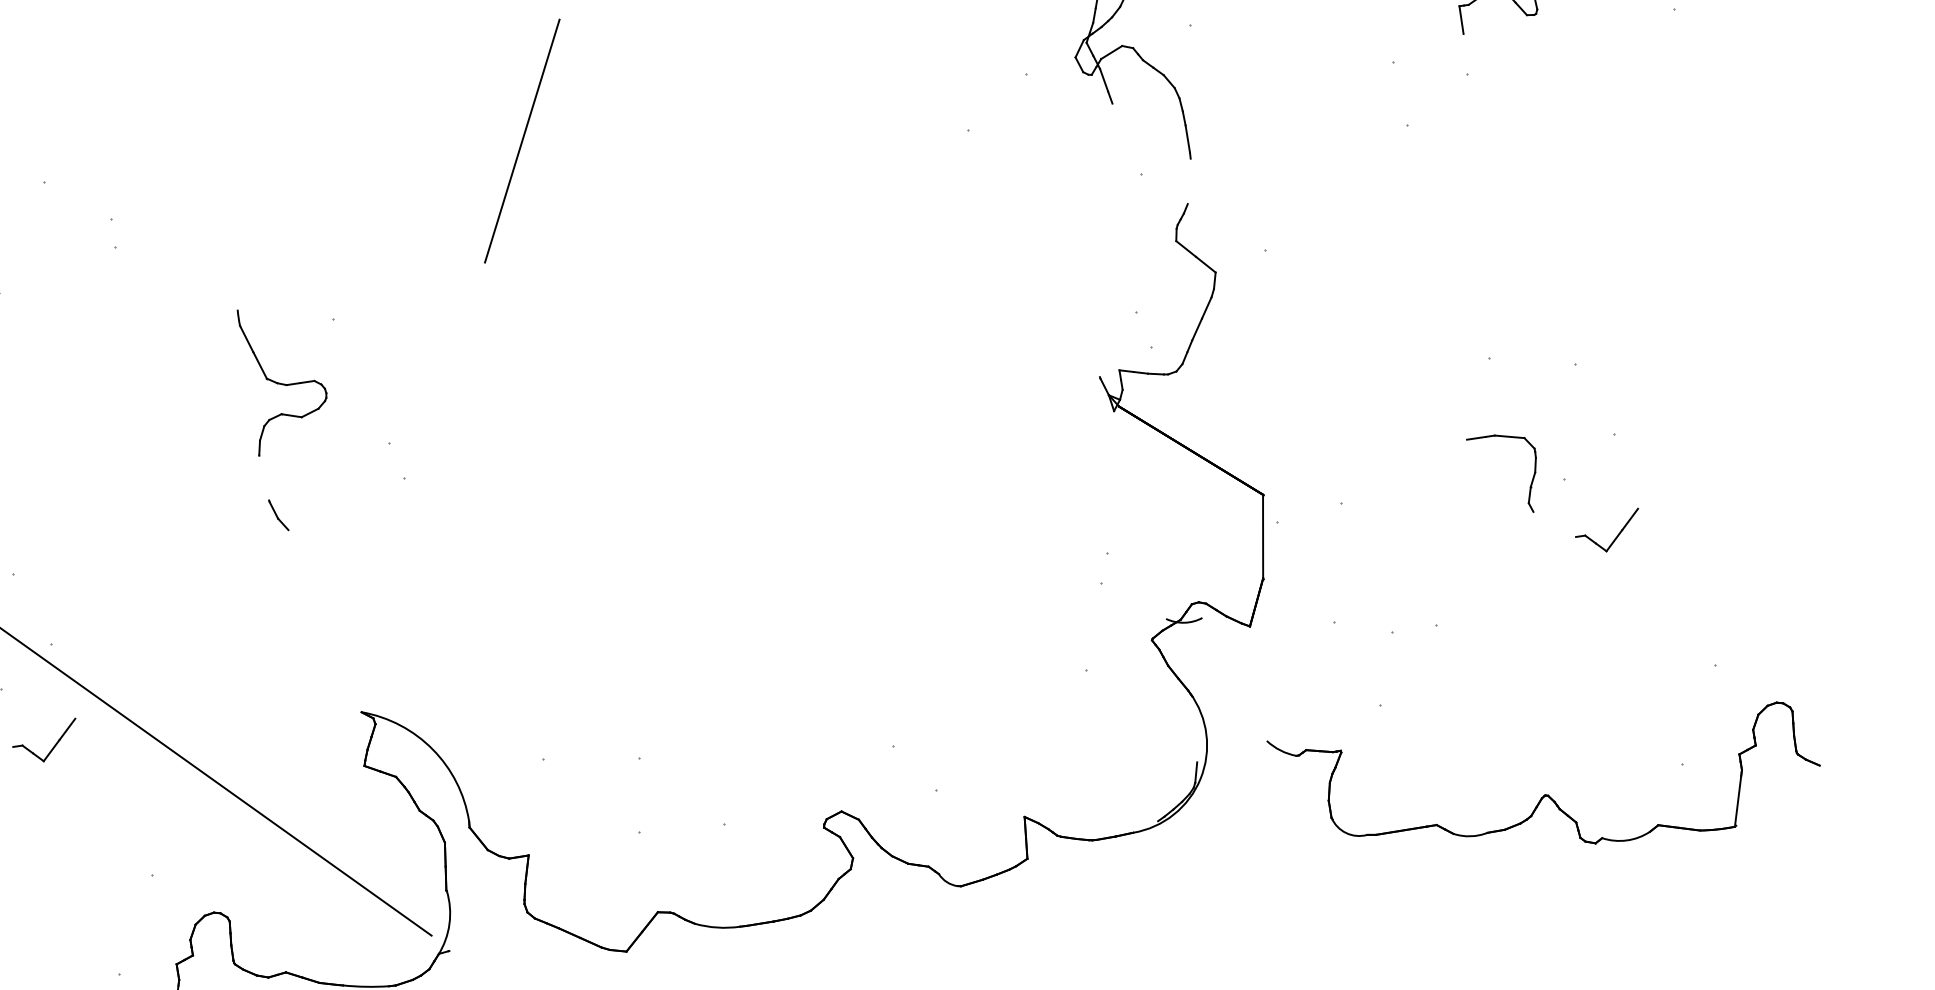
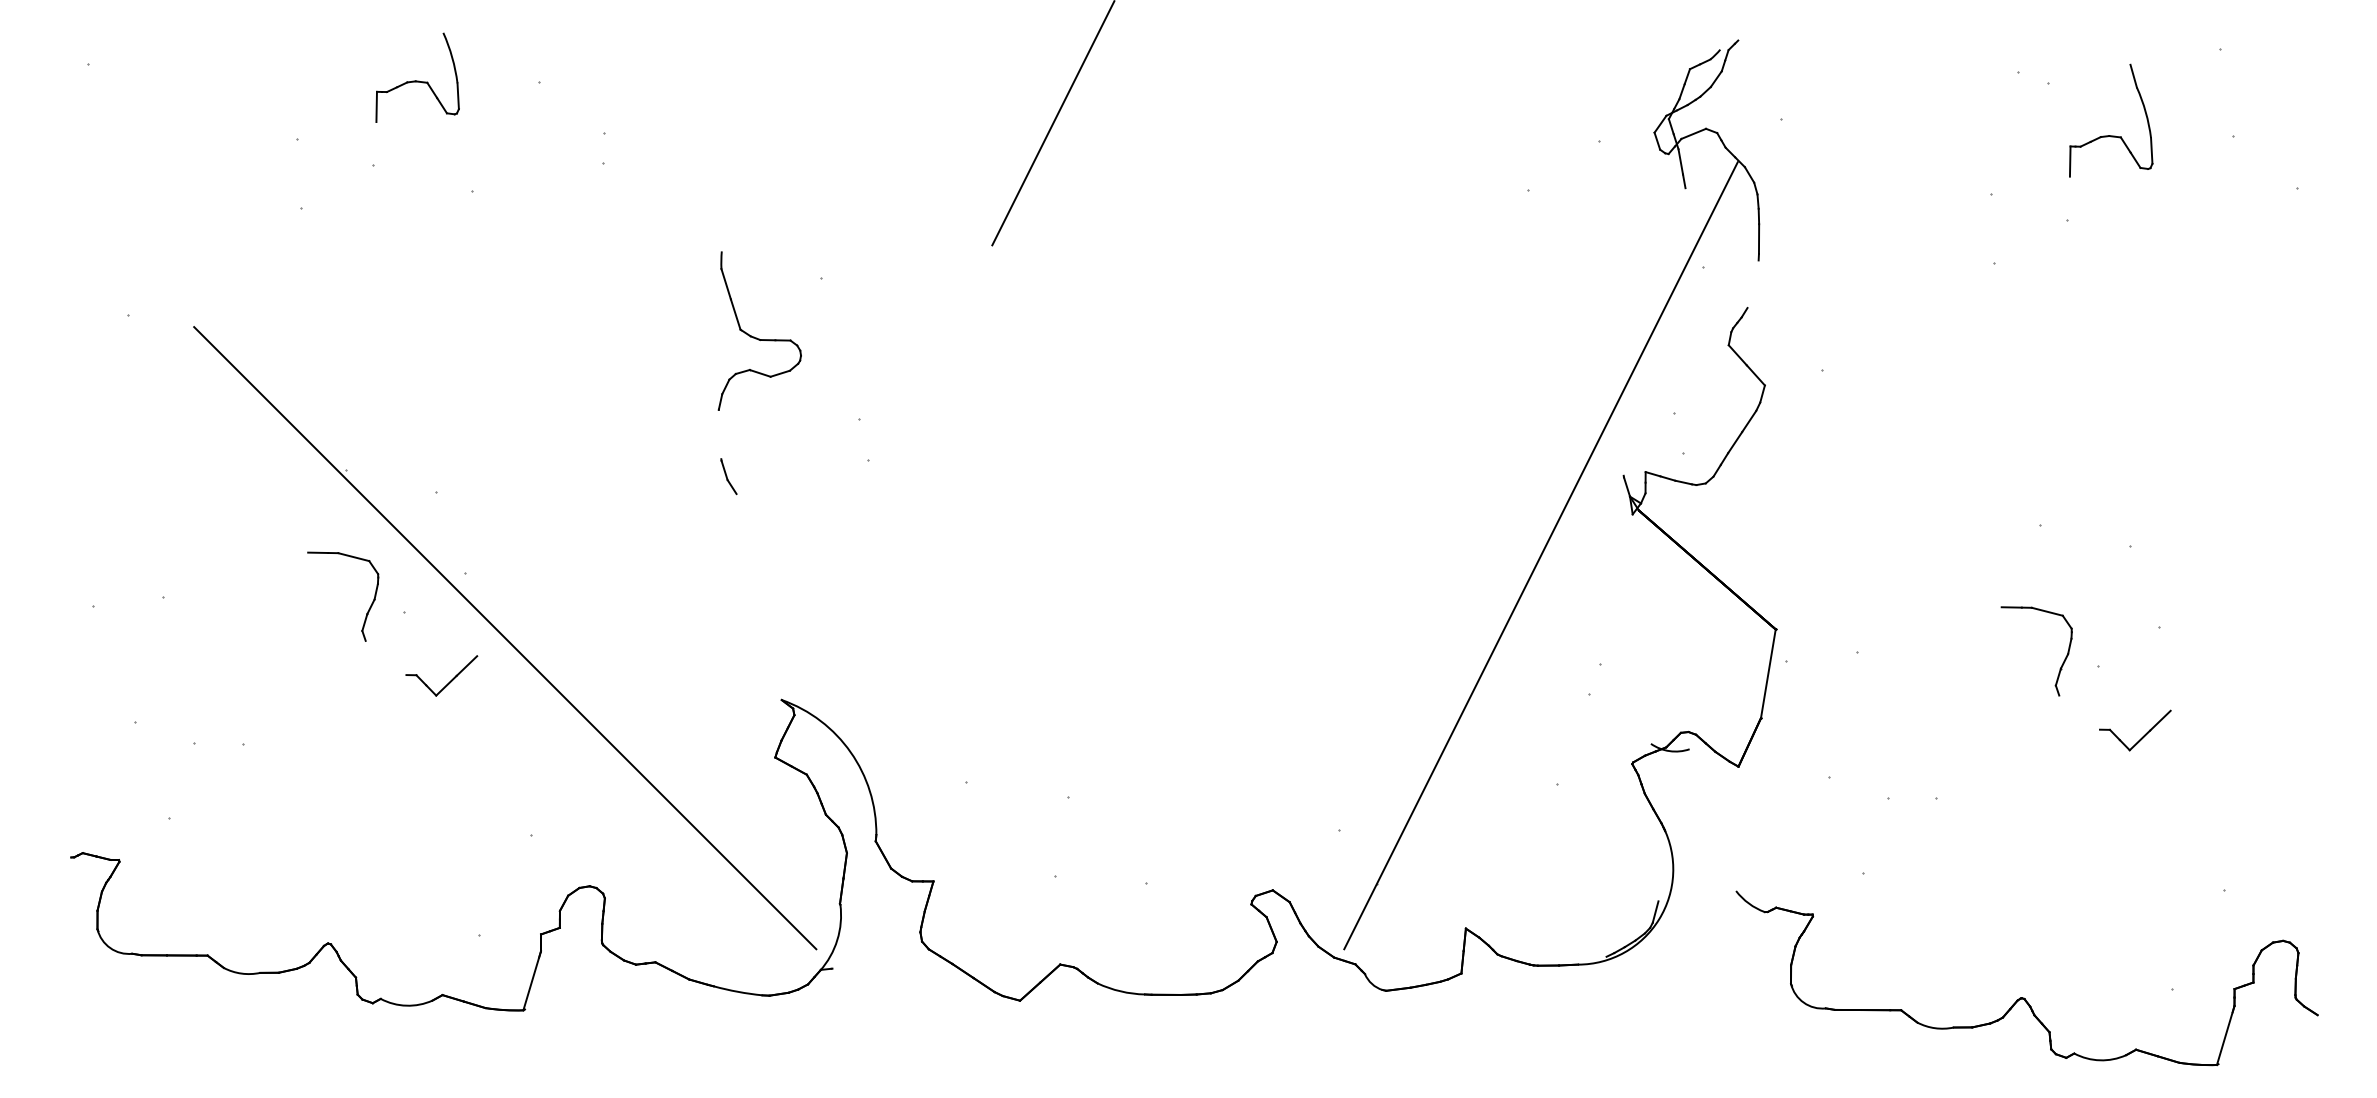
line: (1035, 463) -> (1540, 555), added

